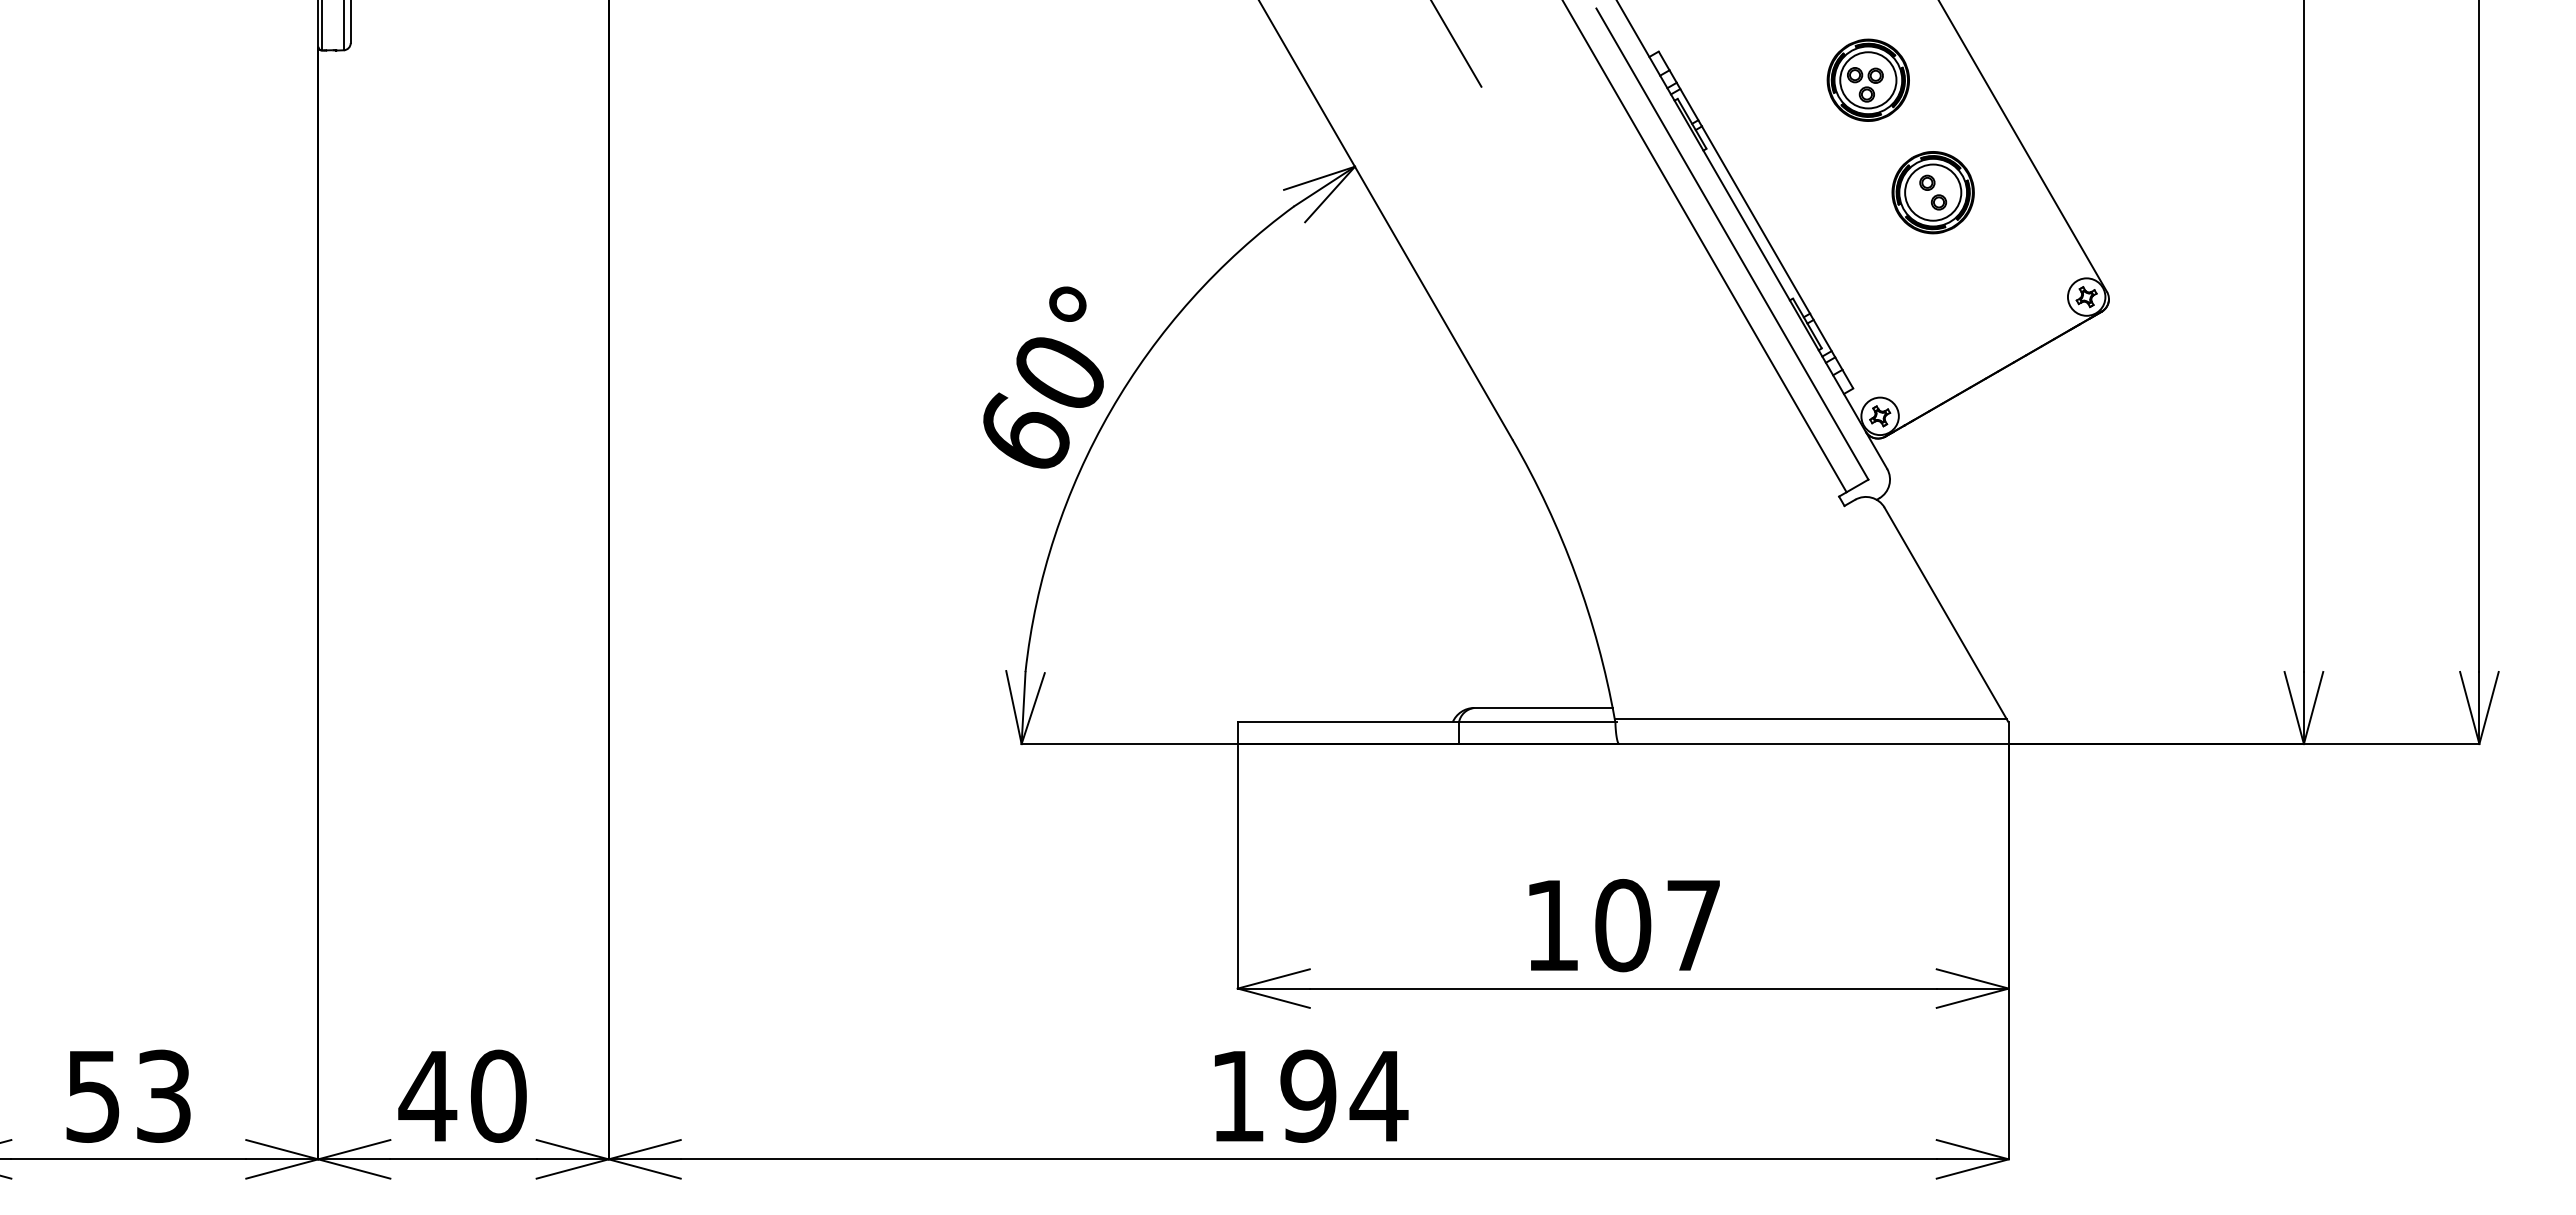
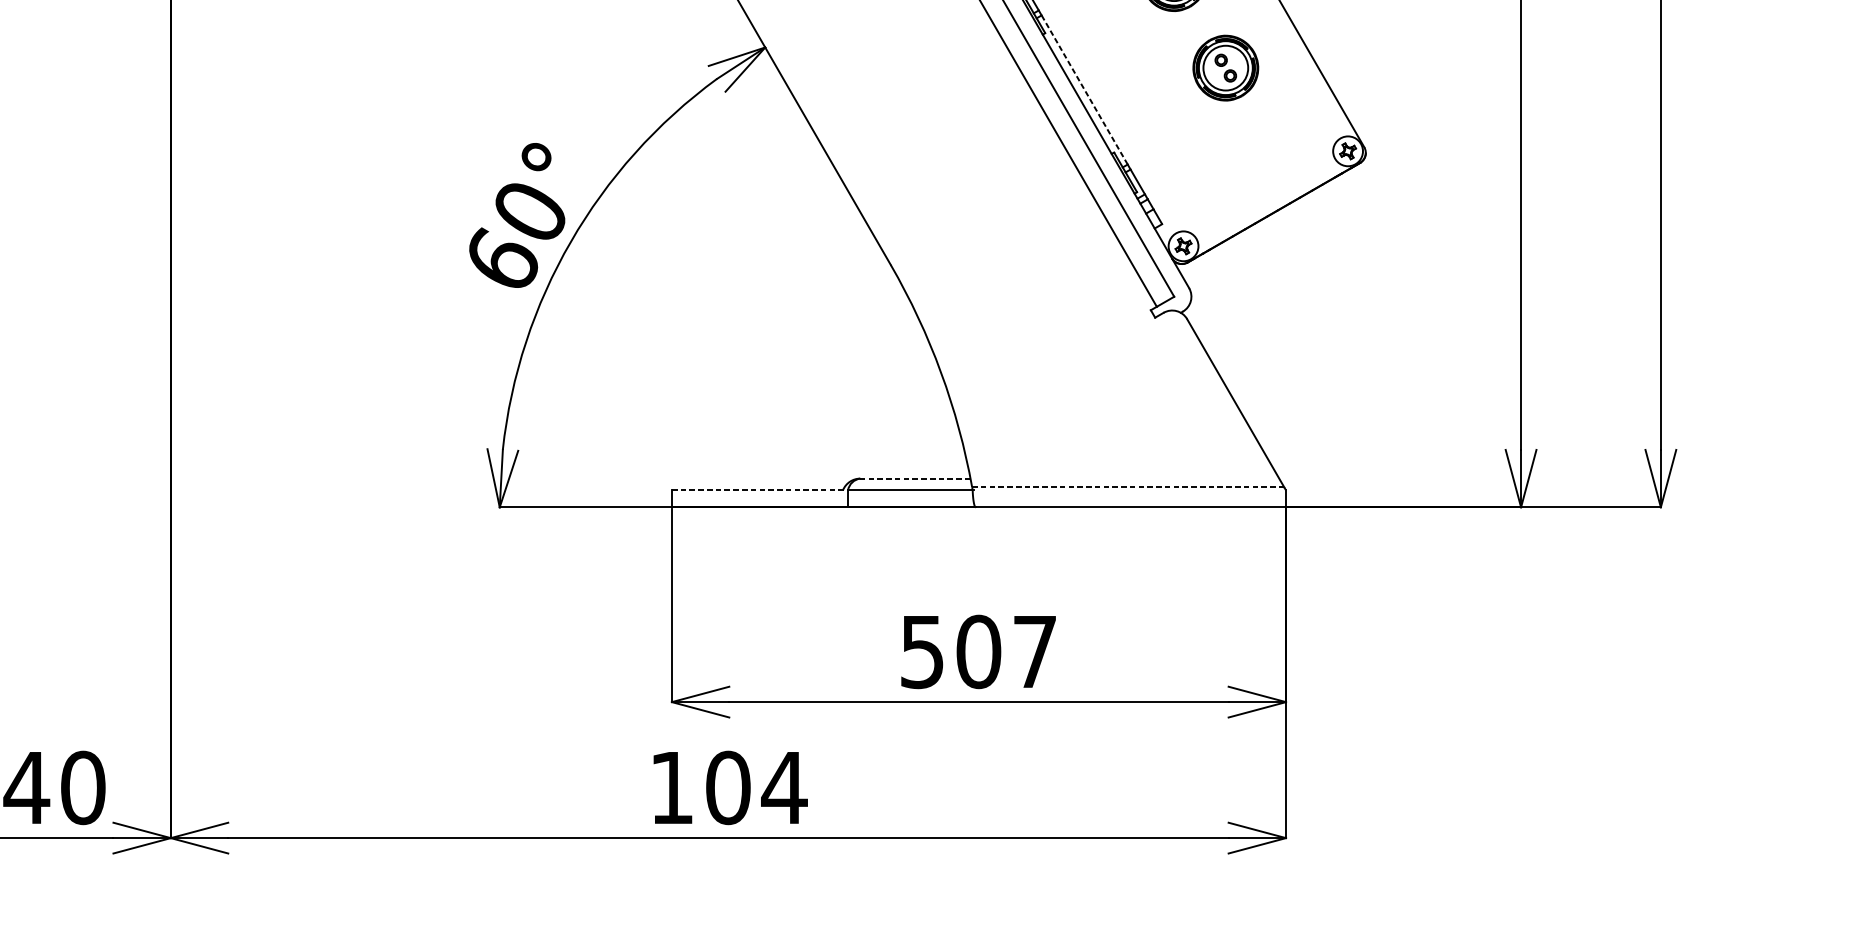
line: (1755, 219) -> (1084, 89), solid -> dashed
line: (1542, 708) -> (914, 479), solid -> dashed
line: (1810, 718) -> (1128, 486), solid -> dashed
line: (1348, 722) -> (760, 490), solid -> dashed
text: (1551, 926) -> (921, 652), 107 -> 507
text: (1308, 1095) -> (728, 787), 194 -> 104

